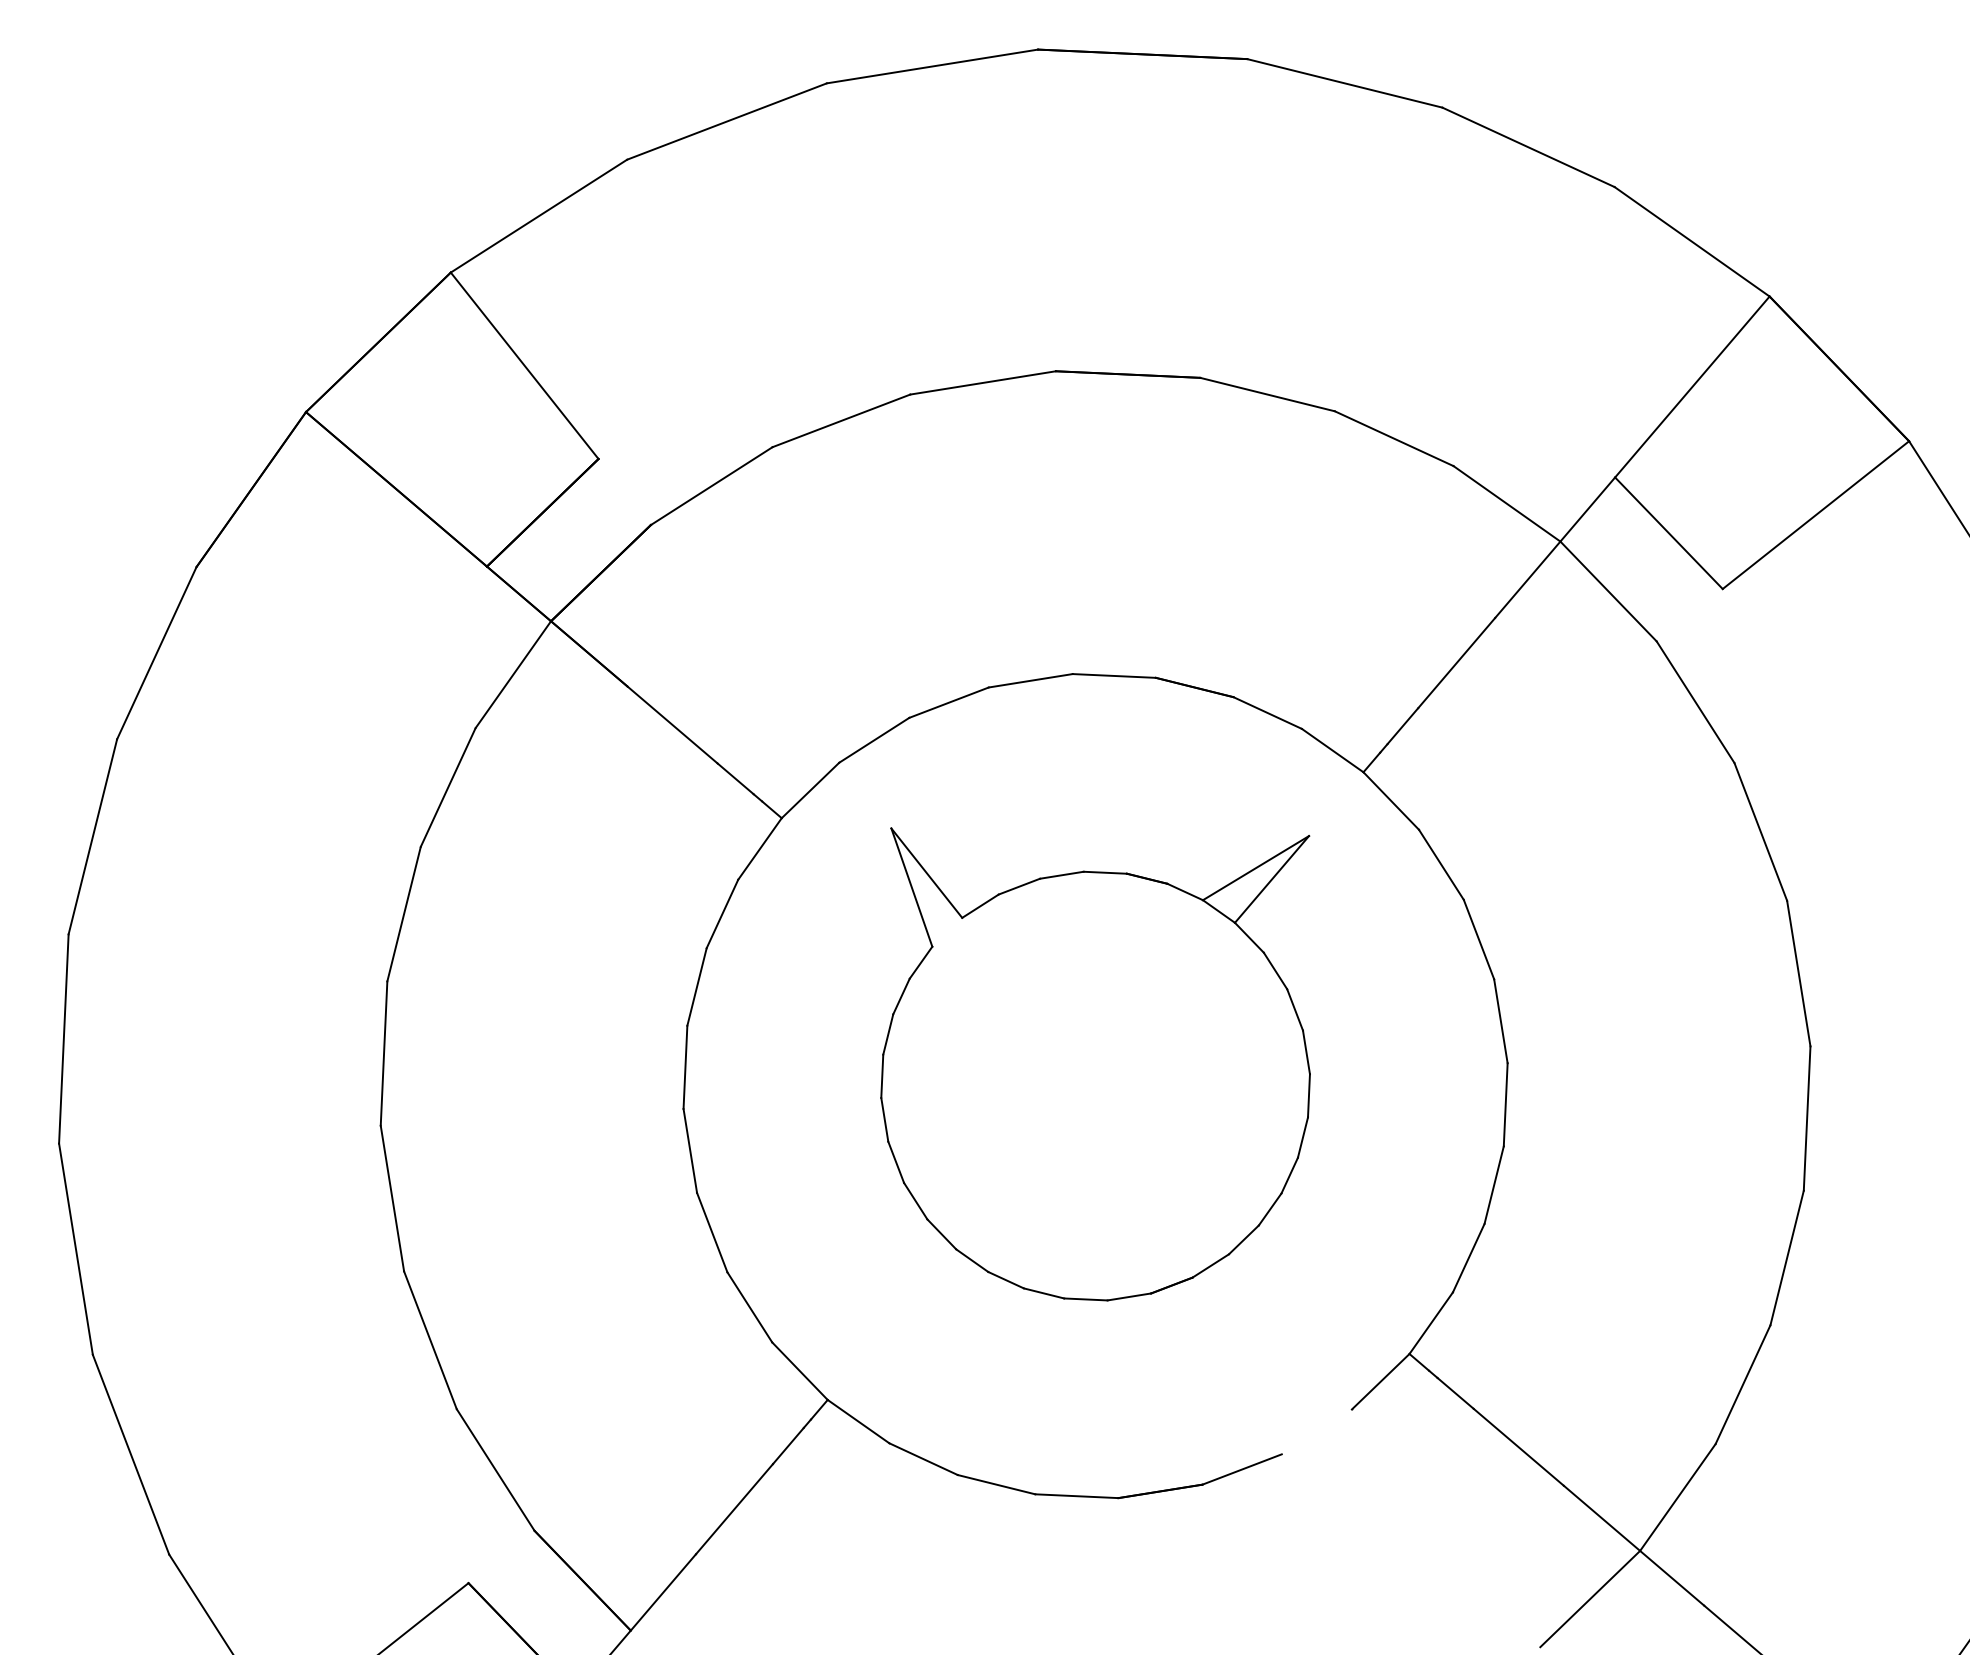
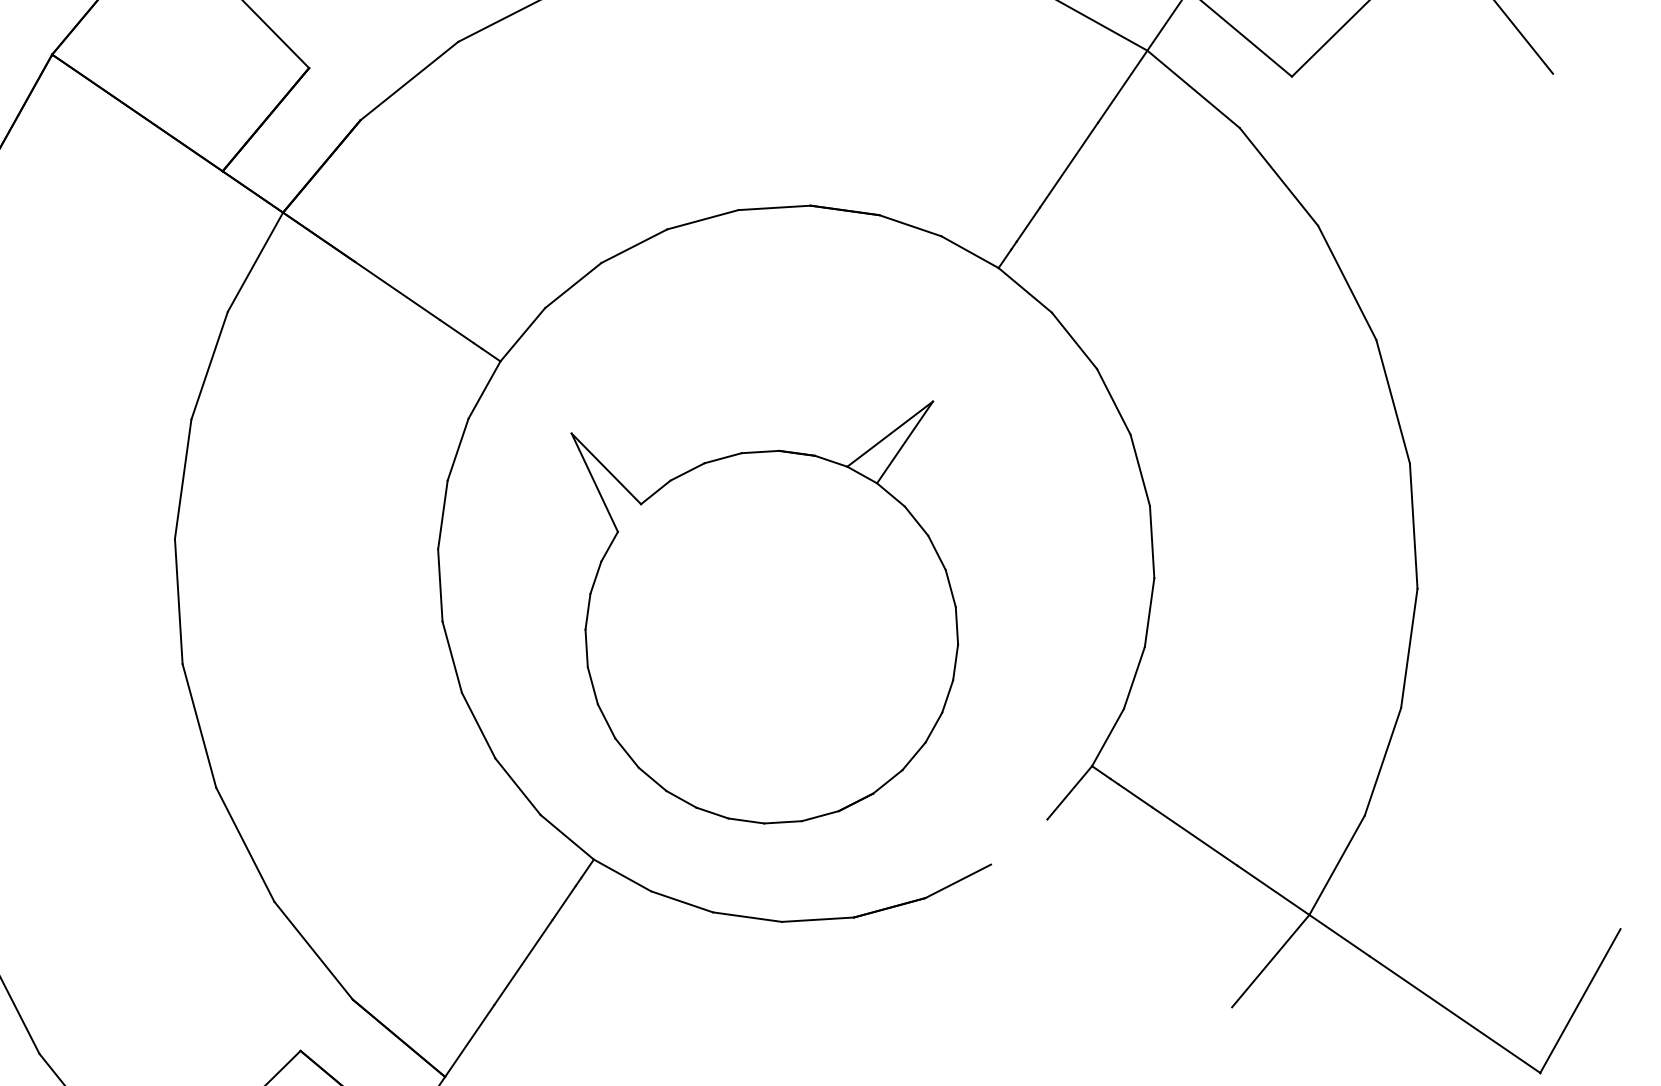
part: (1095, 1064) -> (769, 618), moved

